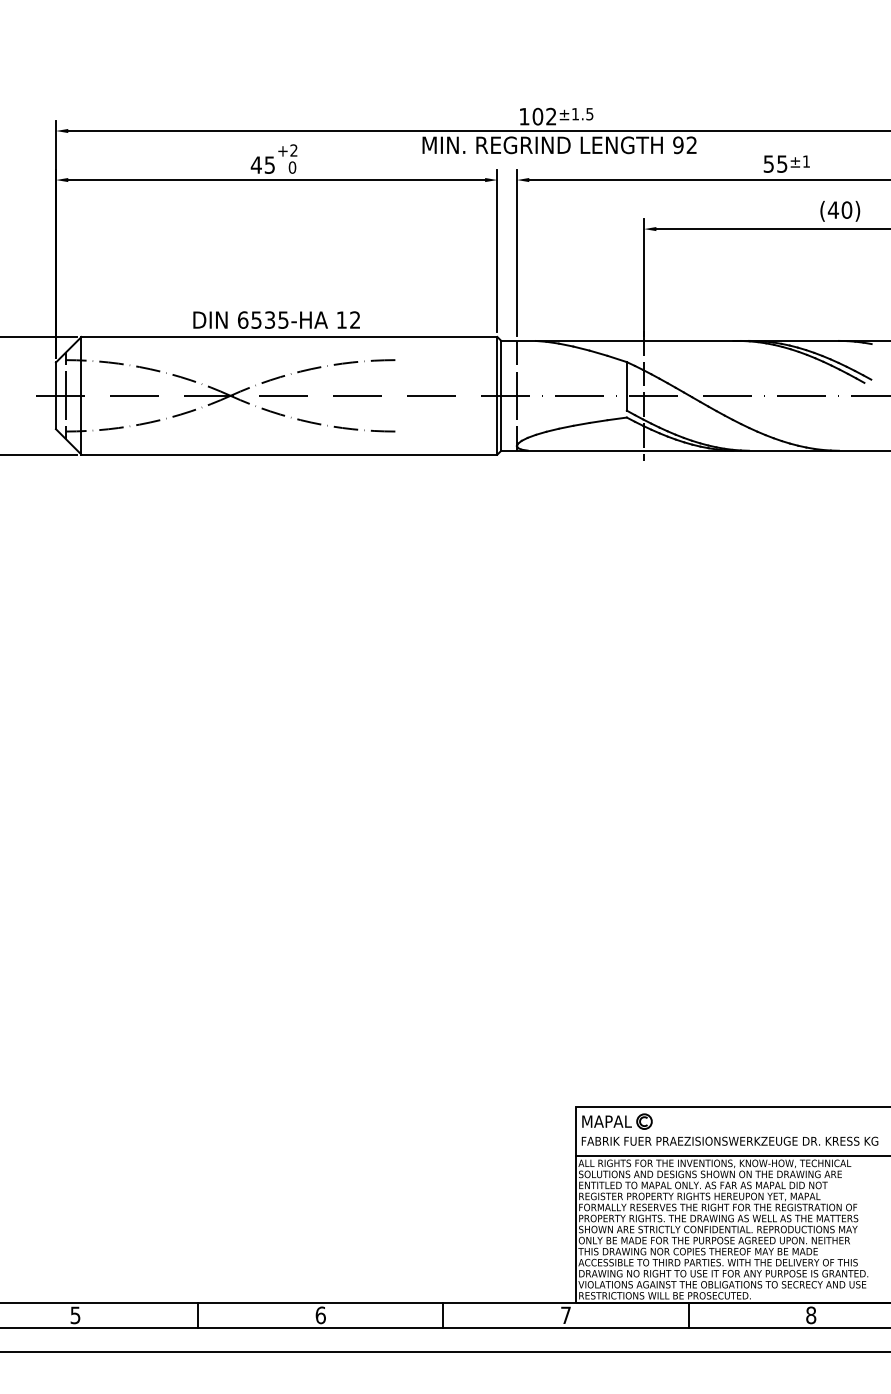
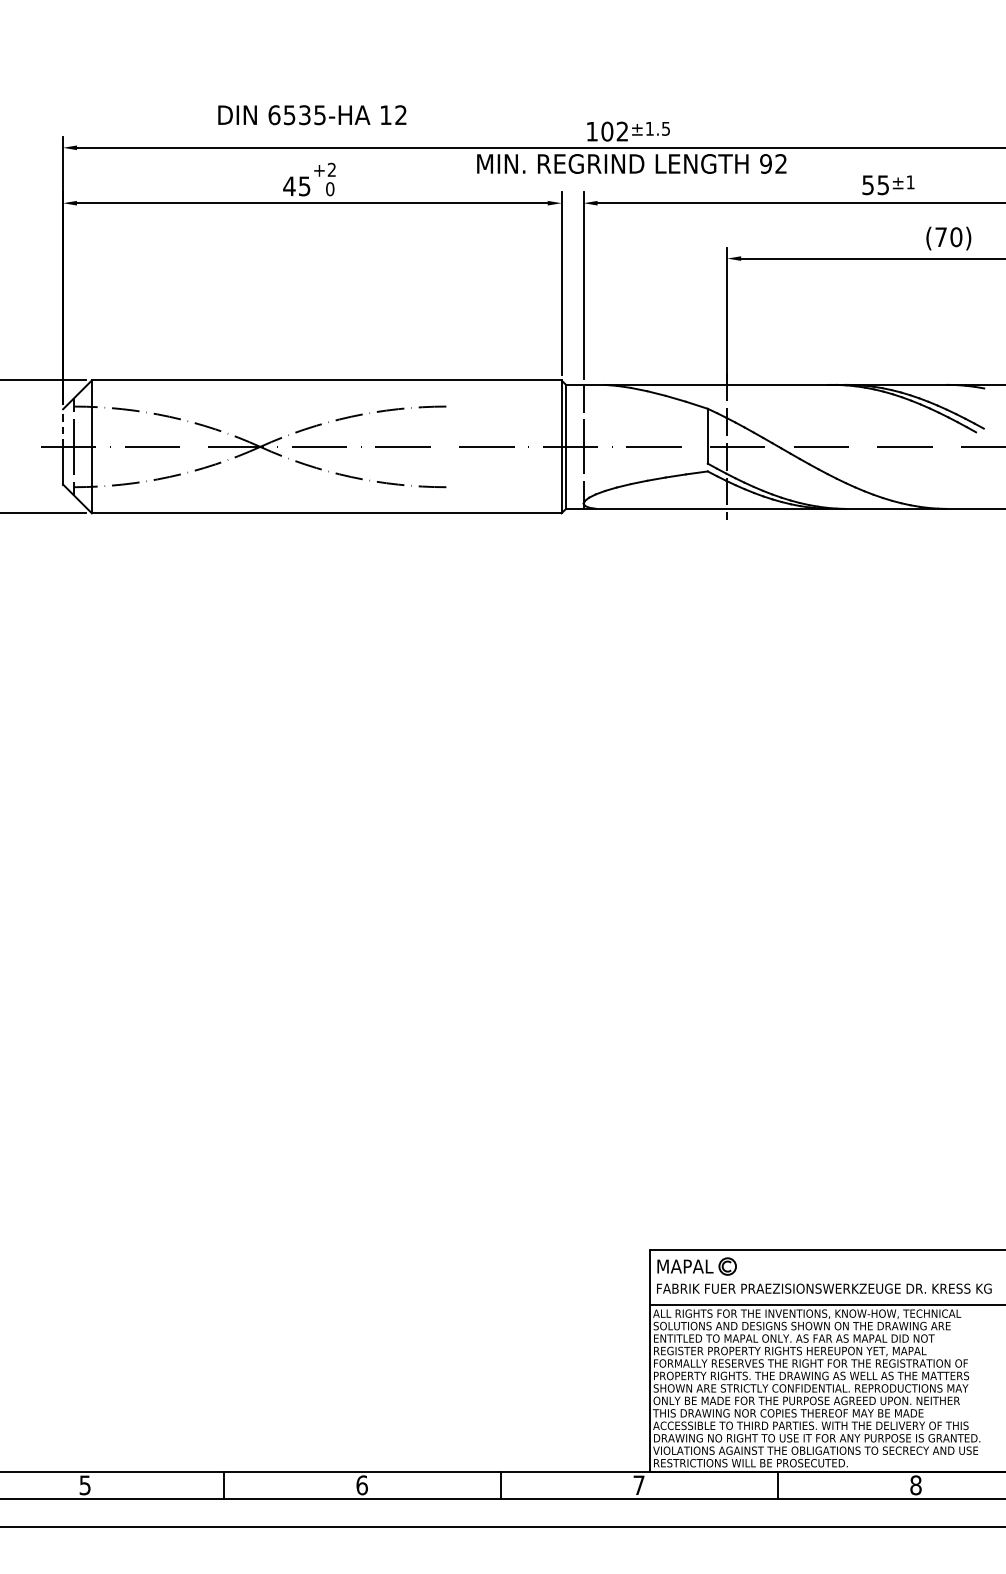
text: (833, 209) -> (941, 236), (40) -> (70)
text: (276, 319) -> (312, 114), moved
line: (55, 379) -> (62, 428), solid -> dashed

